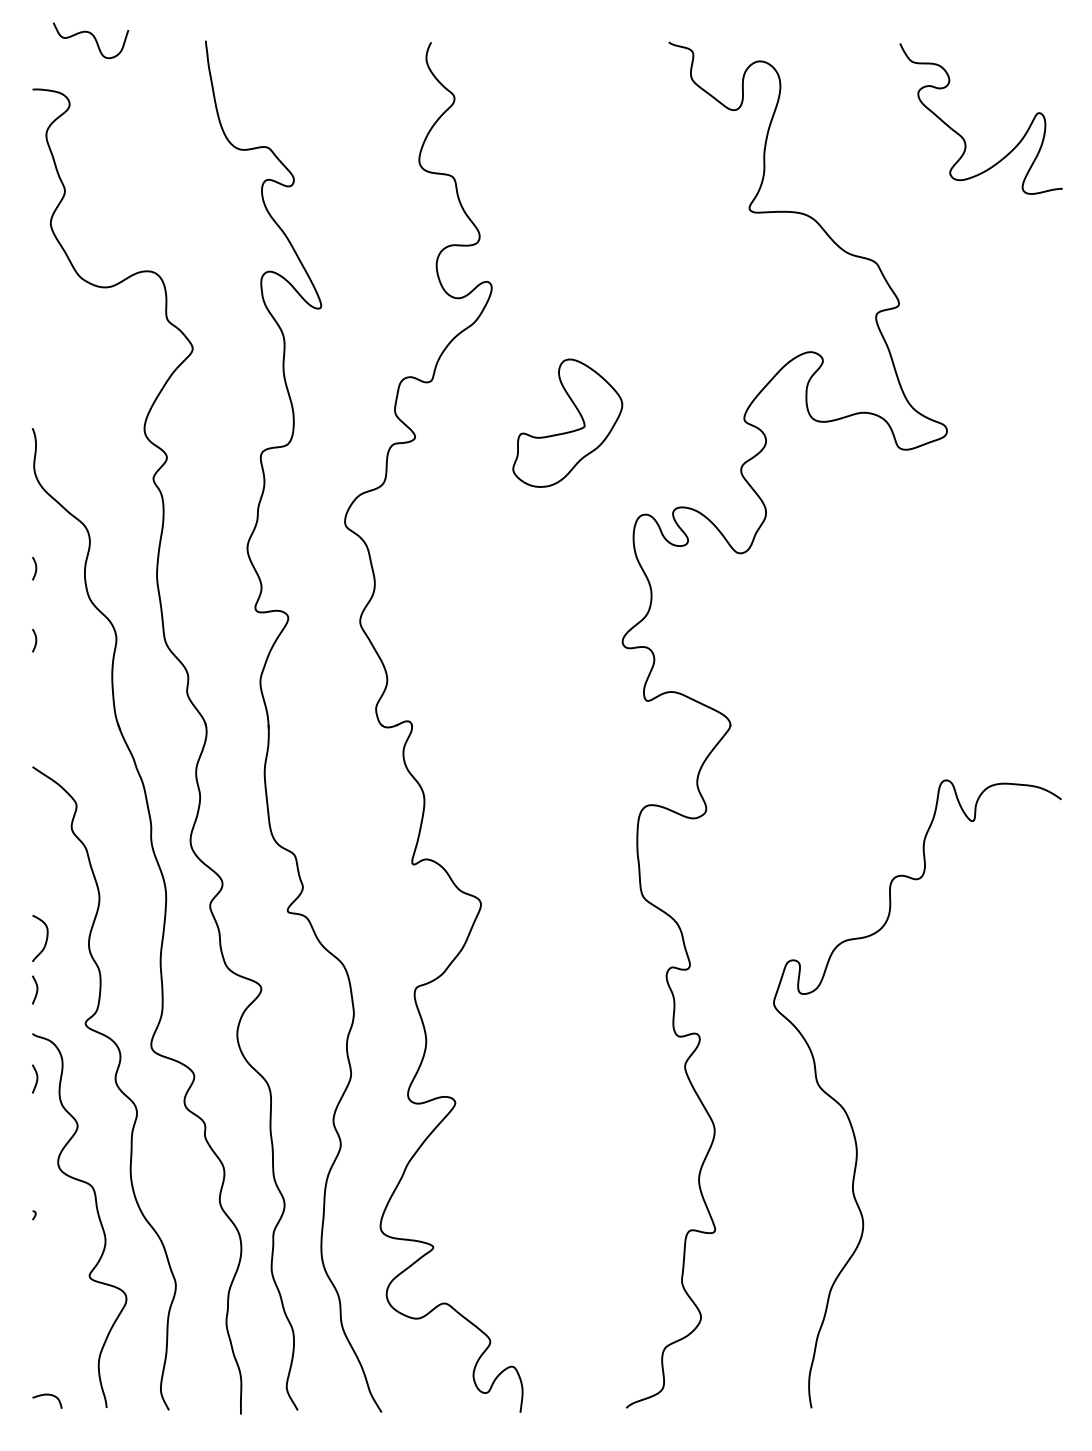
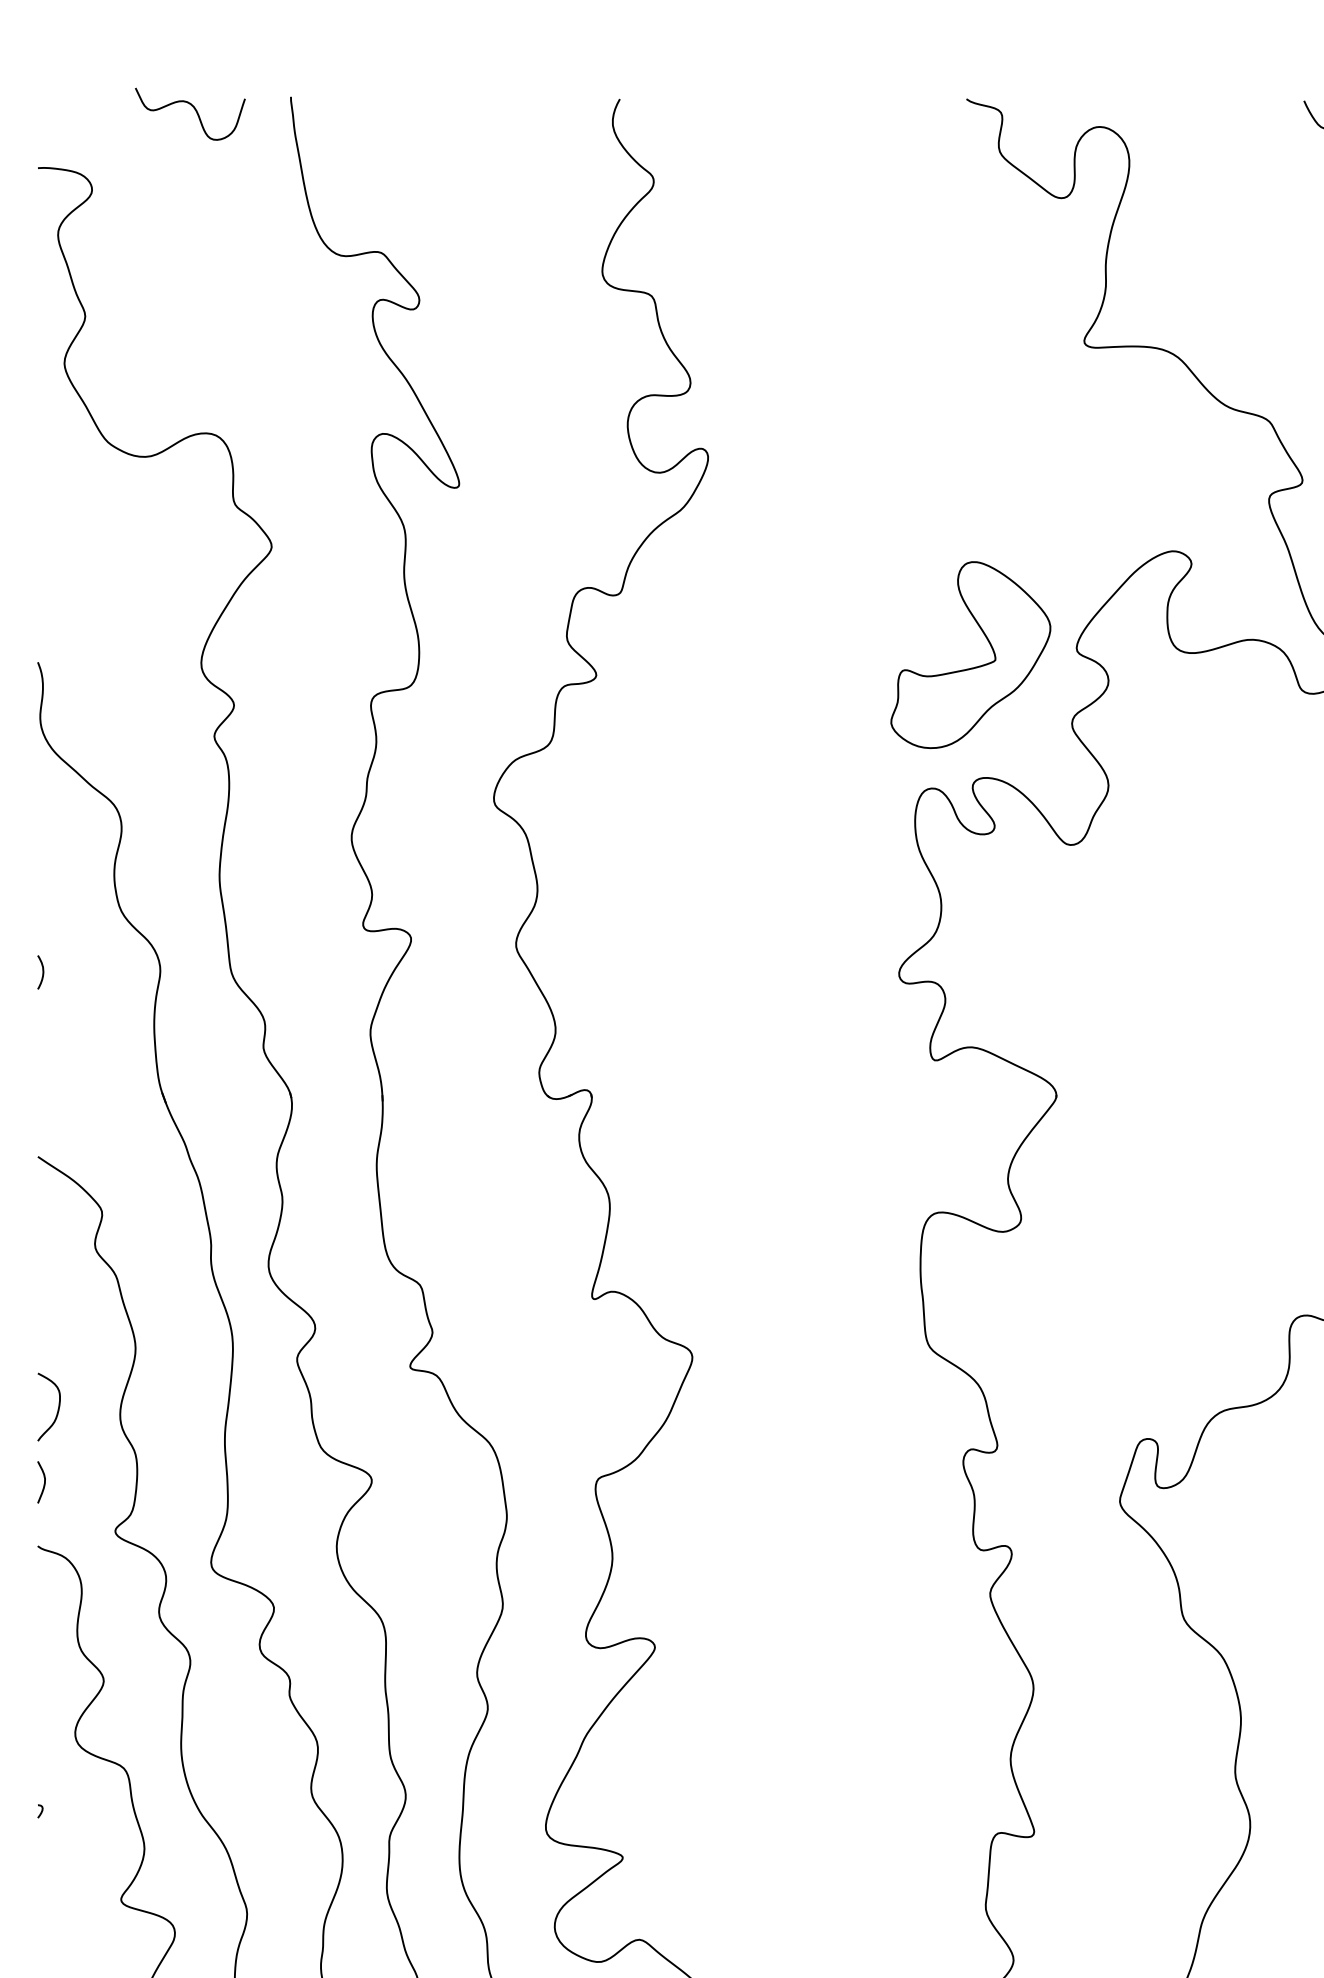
curve: (94, 39) -> (195, 112), moved
part: (571, 430) -> (976, 665), moved
curve: (35, 568) -> (42, 867), removed
curve: (36, 1078) -> (43, 1611), removed

